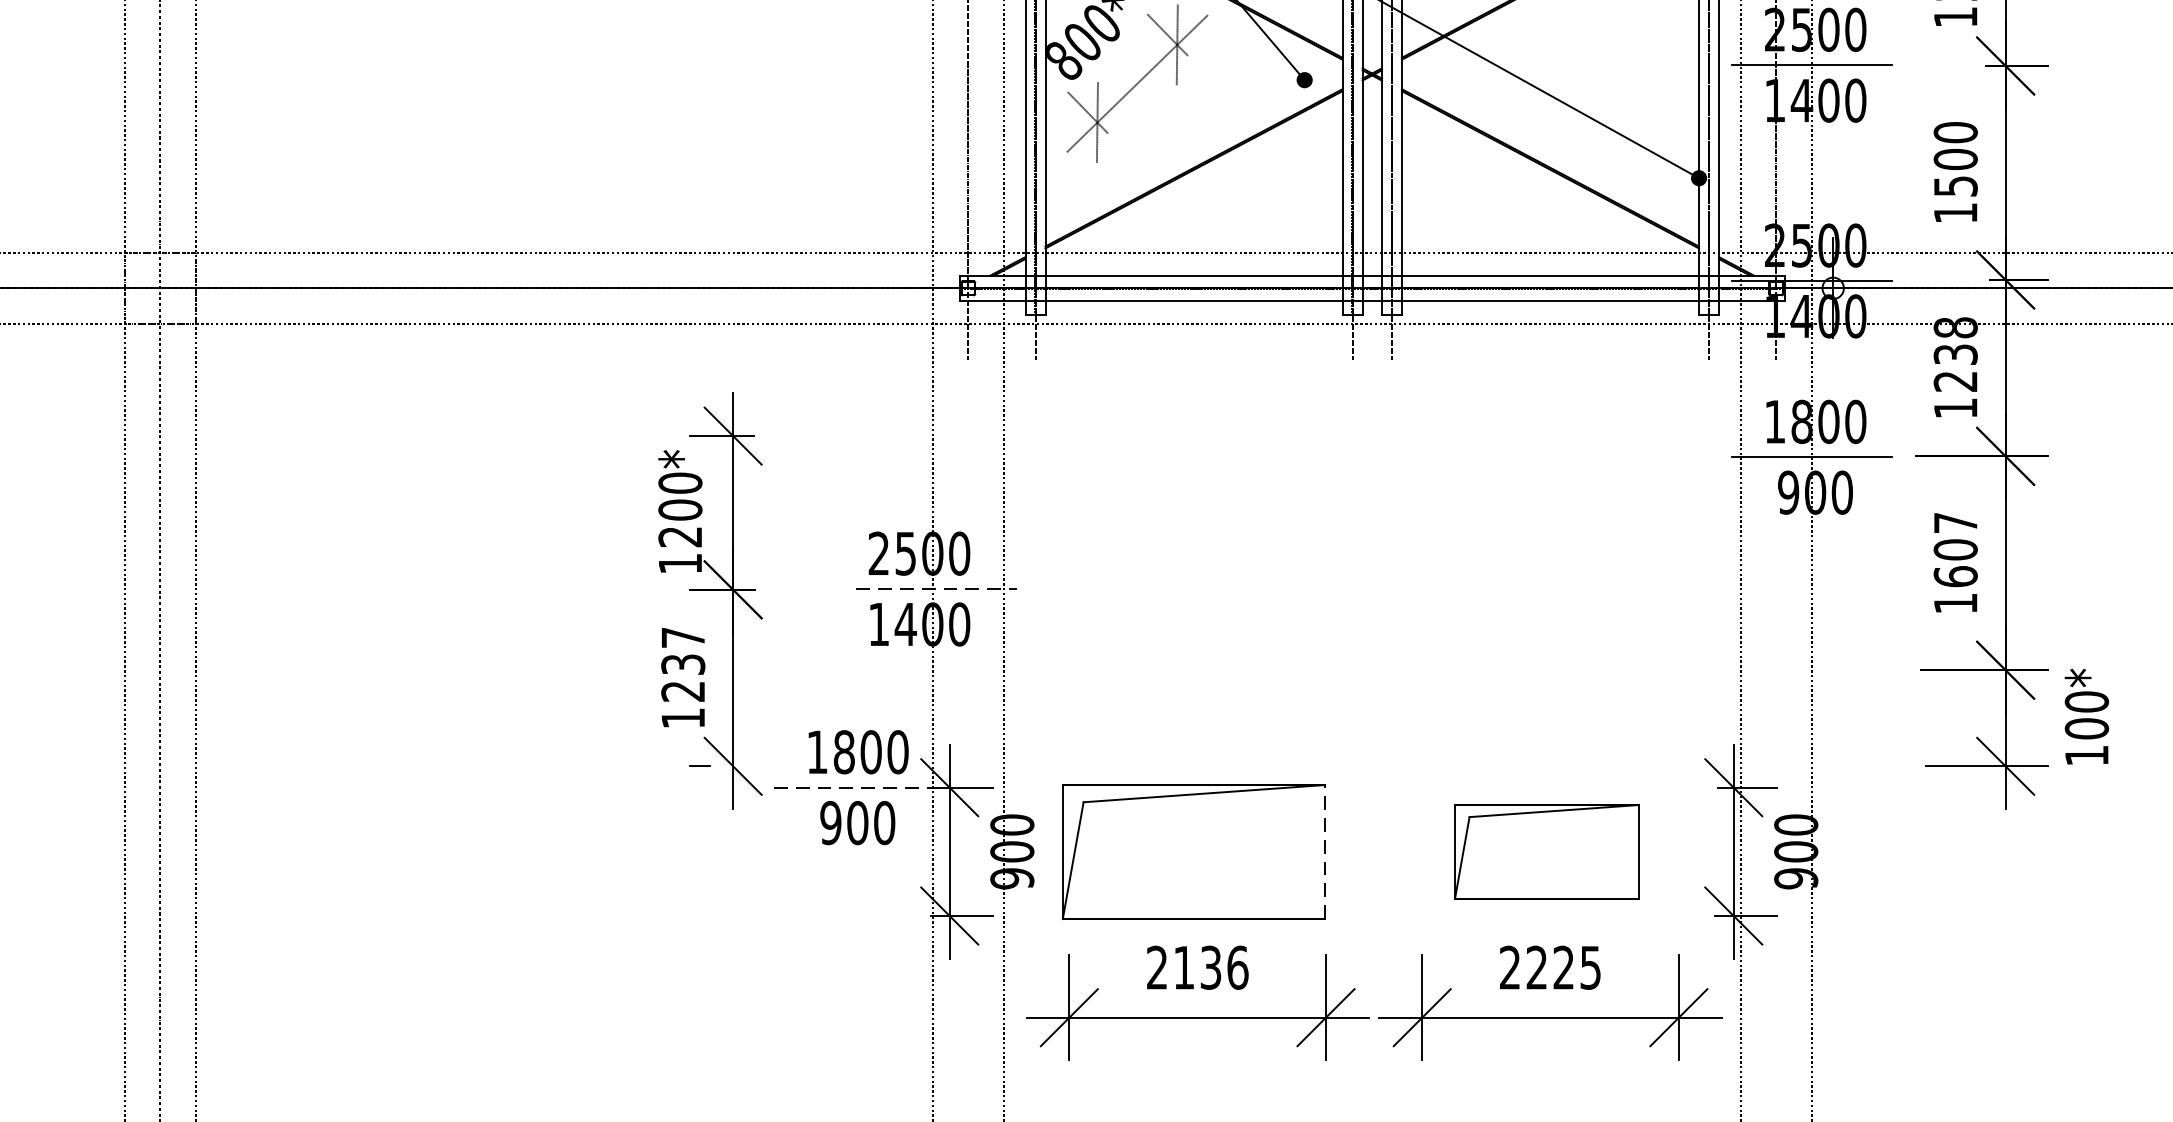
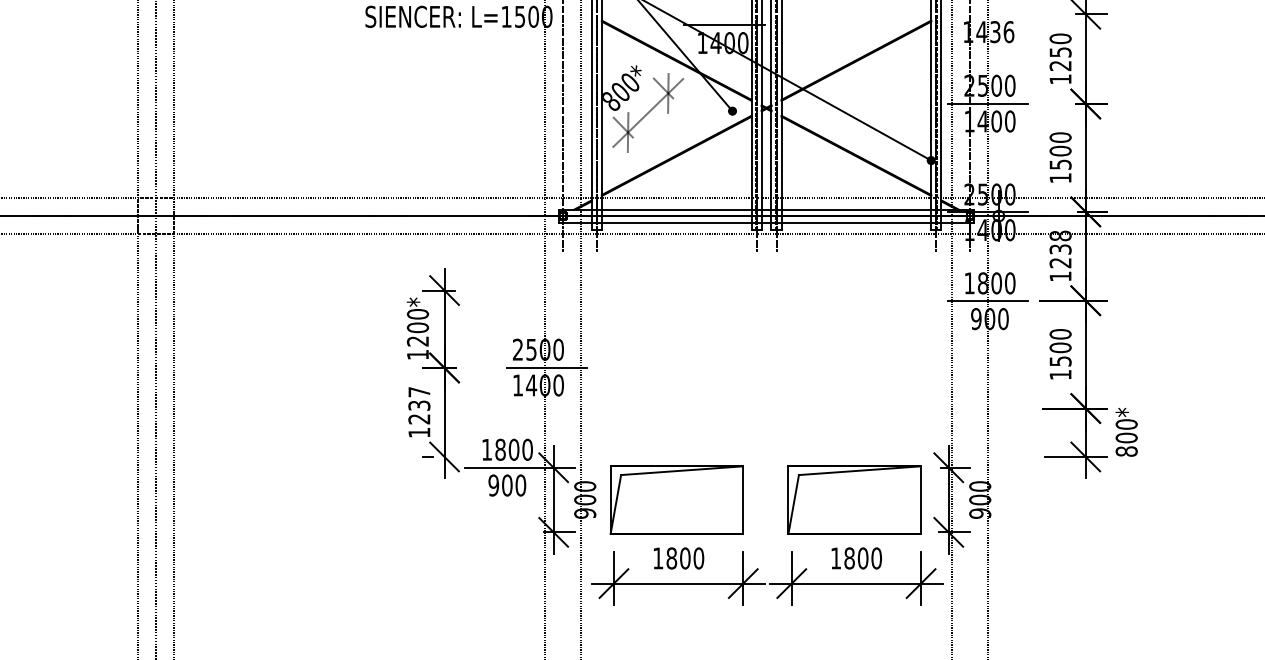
text: (1955, 549) -> (1060, 347), 1607 -> 1500
line: (937, 588) -> (547, 367), dashed -> solid
text: (2086, 755) -> (1126, 451), 100* -> 800*
line: (854, 787) -> (505, 467), dashed -> solid
part: (1546, 850) -> (854, 499), size x1.43
line: (1324, 852) -> (742, 500), dashed -> solid
text: (1197, 967) -> (678, 558), 2136 -> 1800
text: (1550, 967) -> (856, 558), 2225 -> 1800

